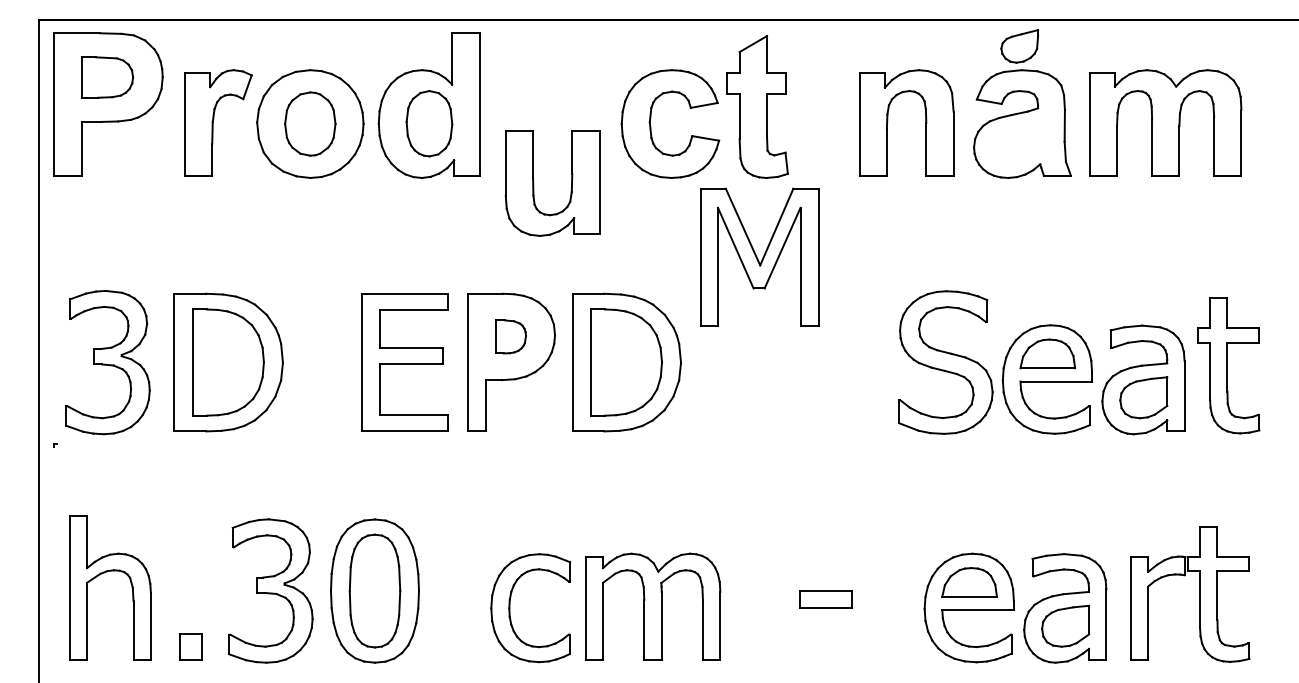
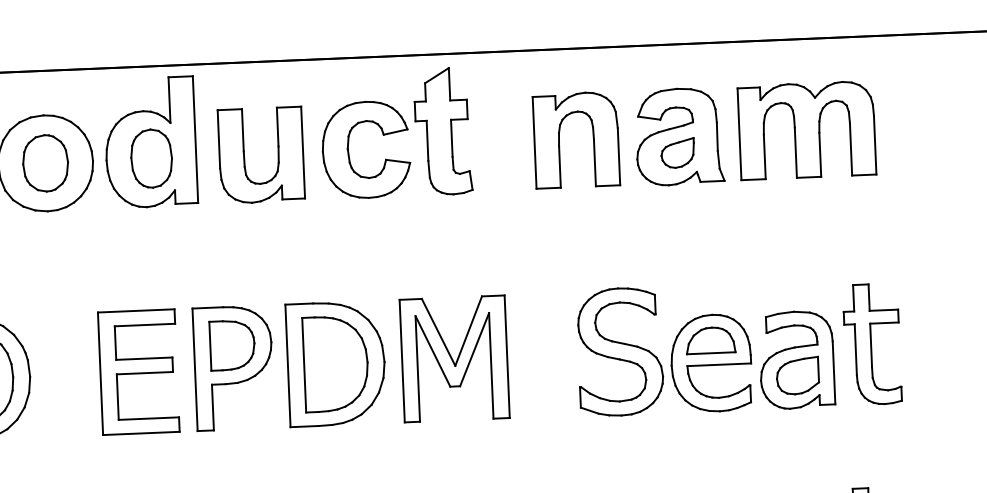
part: (1019, 46) -> (677, 153), moved
part: (534, 183) -> (245, 156), moved
part: (759, 256) -> (454, 357), moved
part: (510, 336) -> (231, 345), size x1.67

